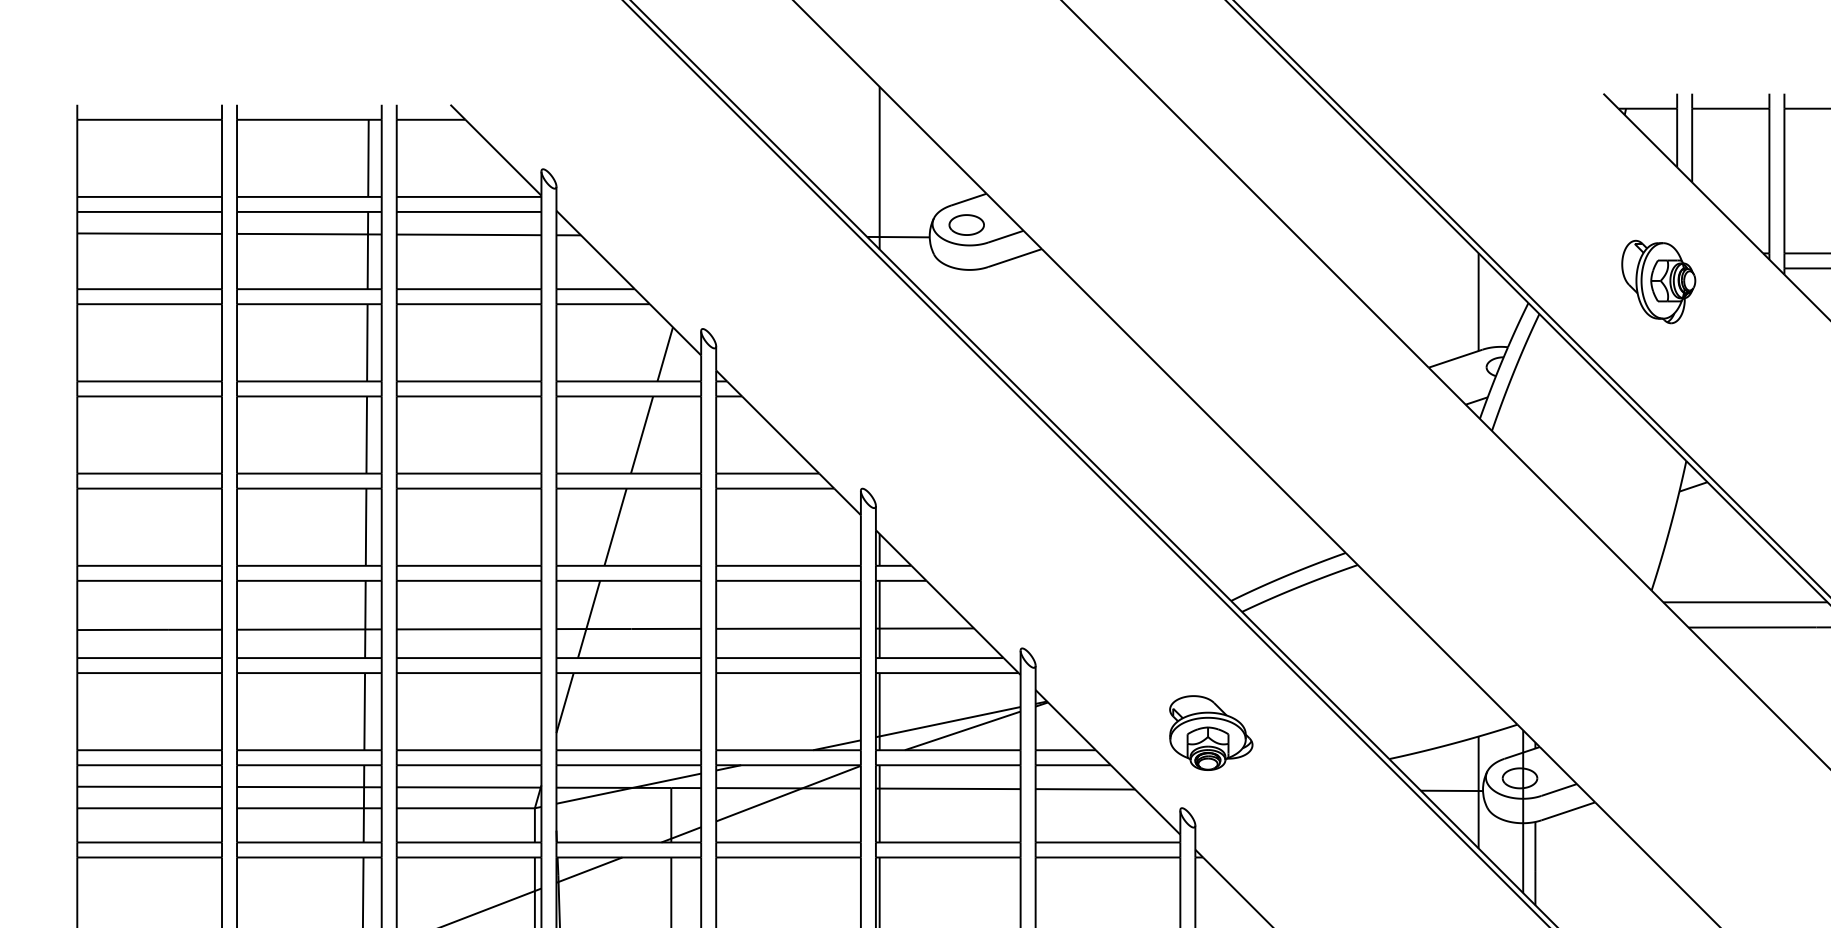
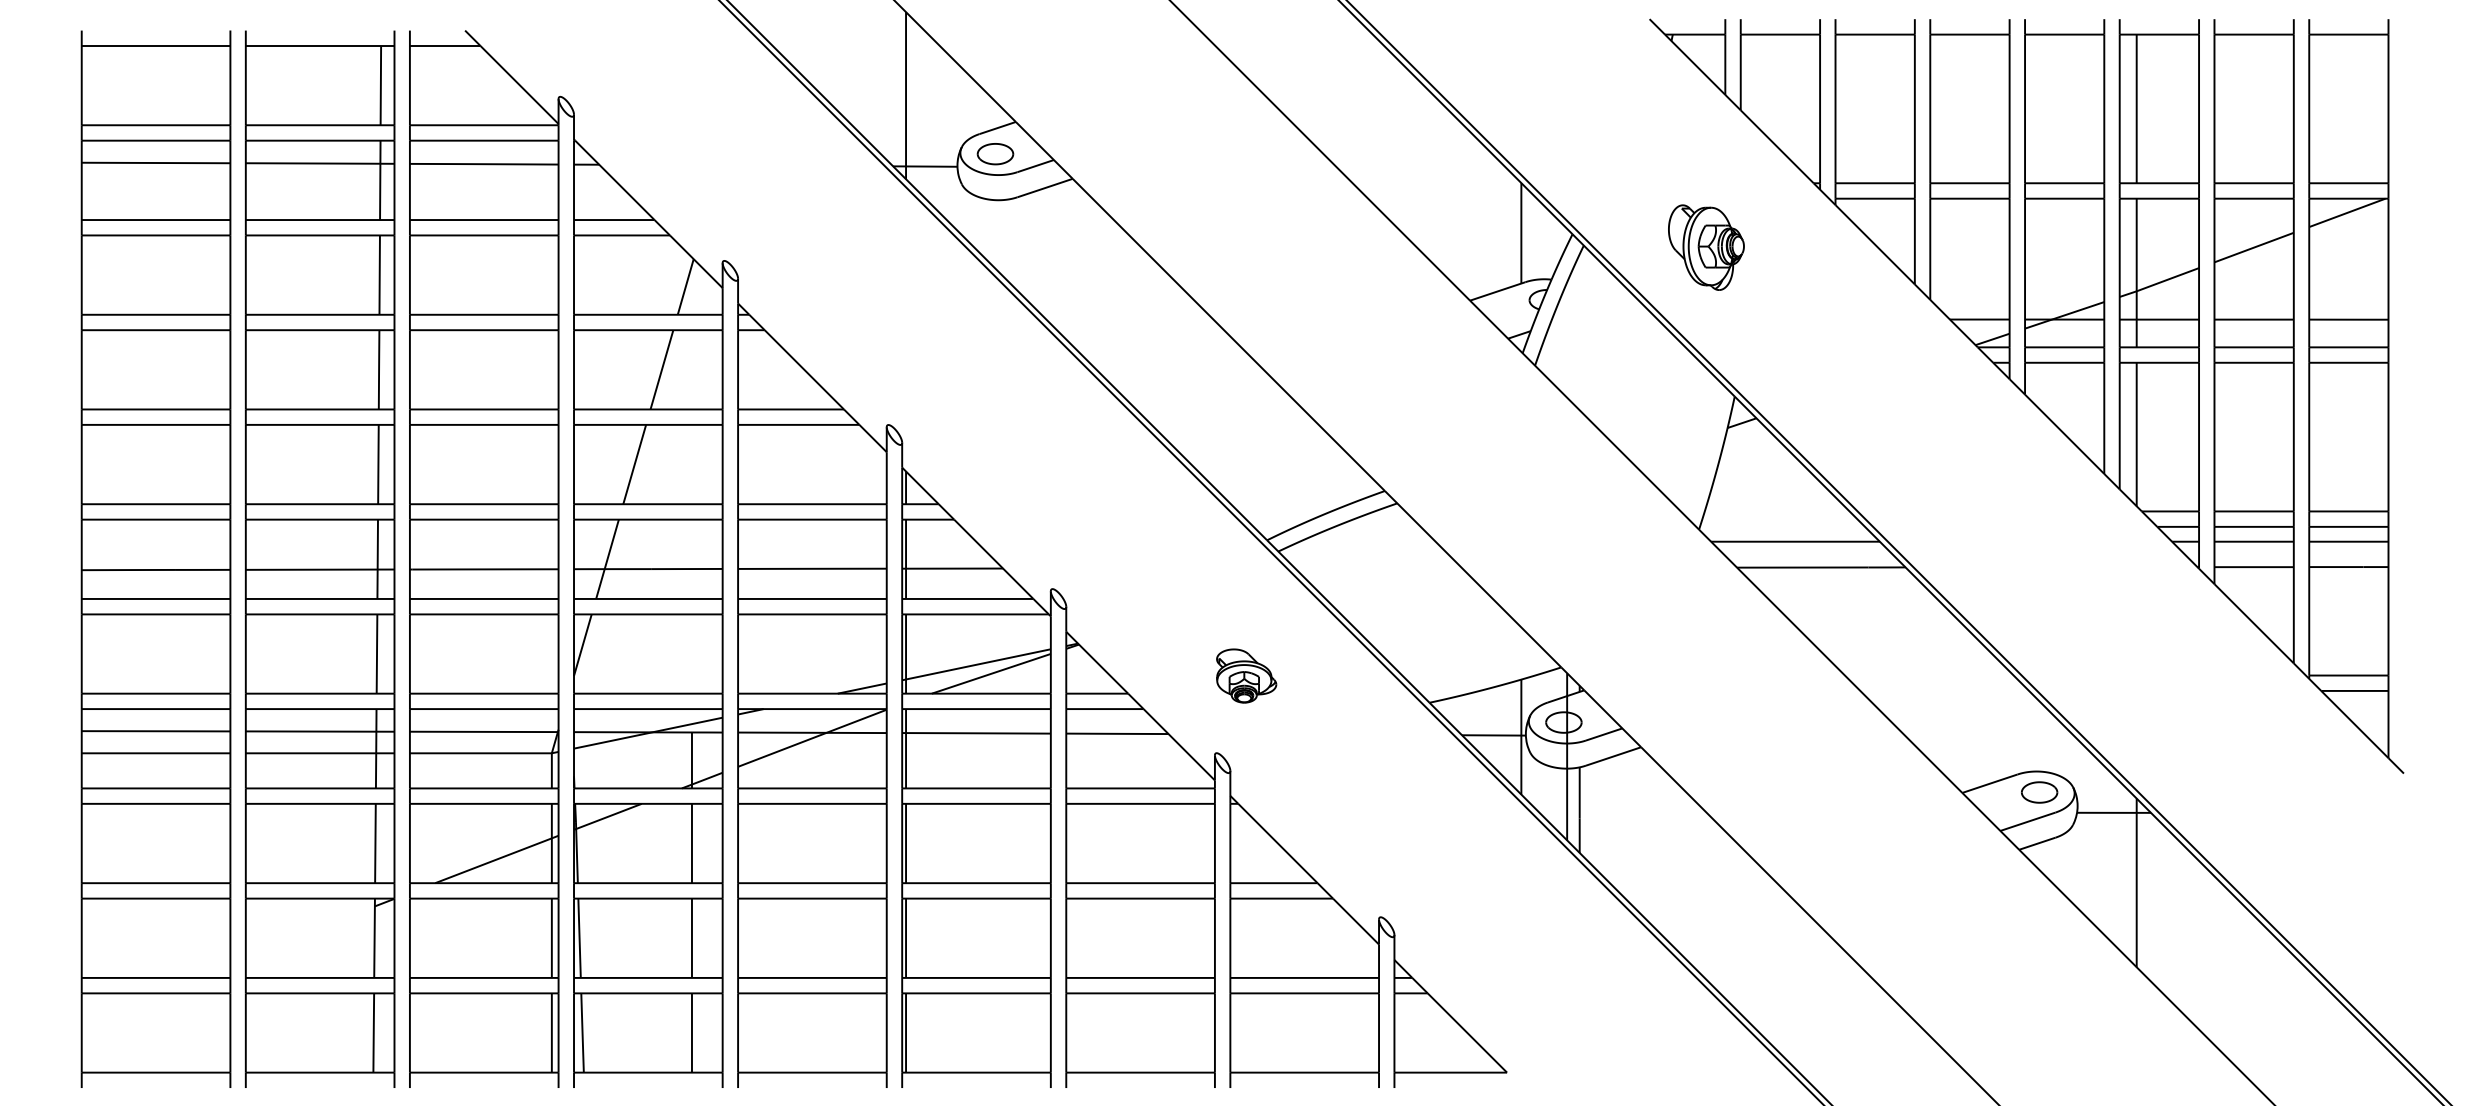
part: (1658, 281) -> (1706, 247), moved
part: (1211, 732) -> (1246, 675), size x0.7

